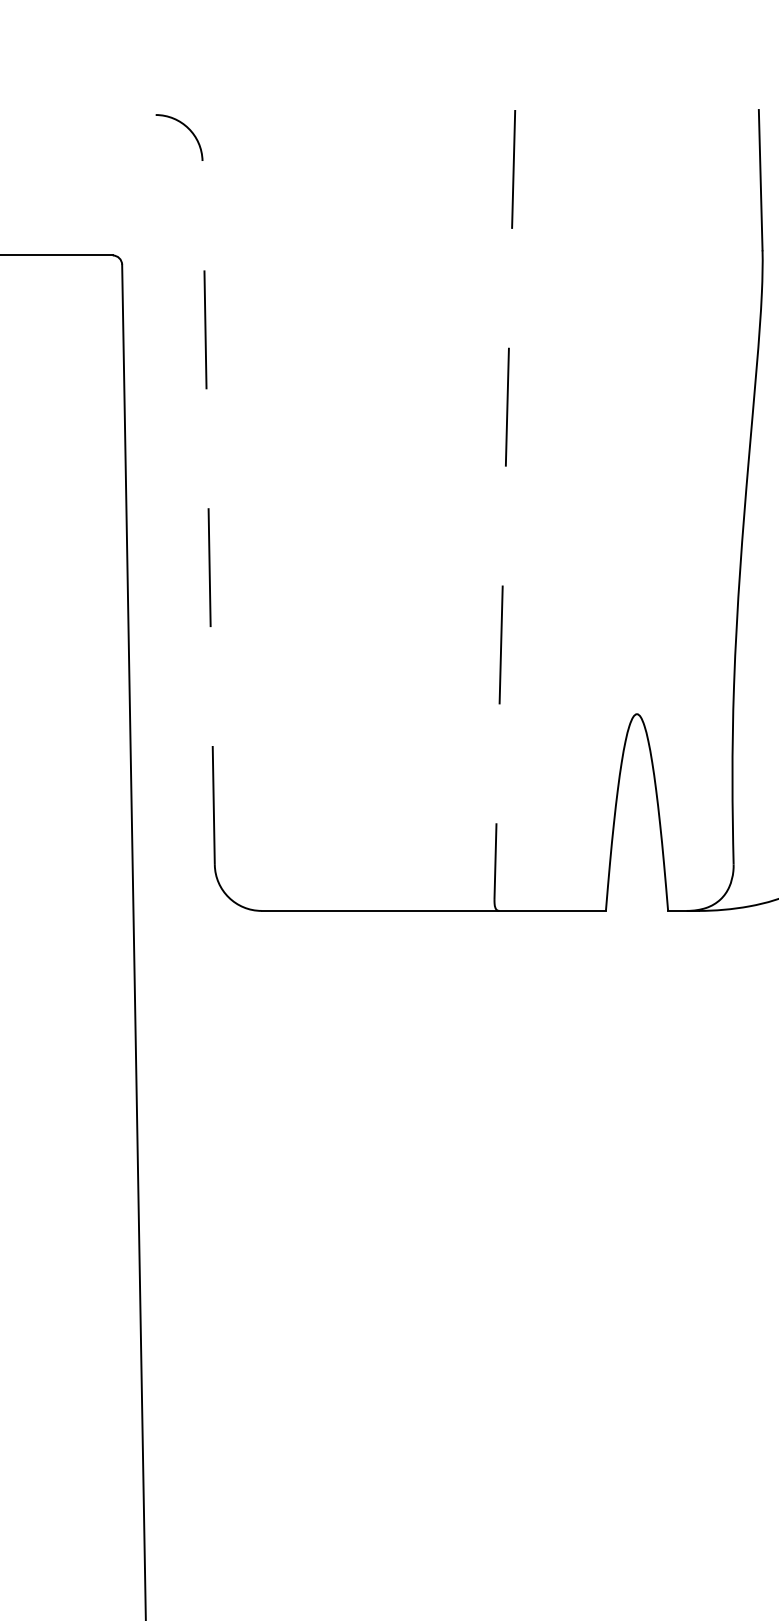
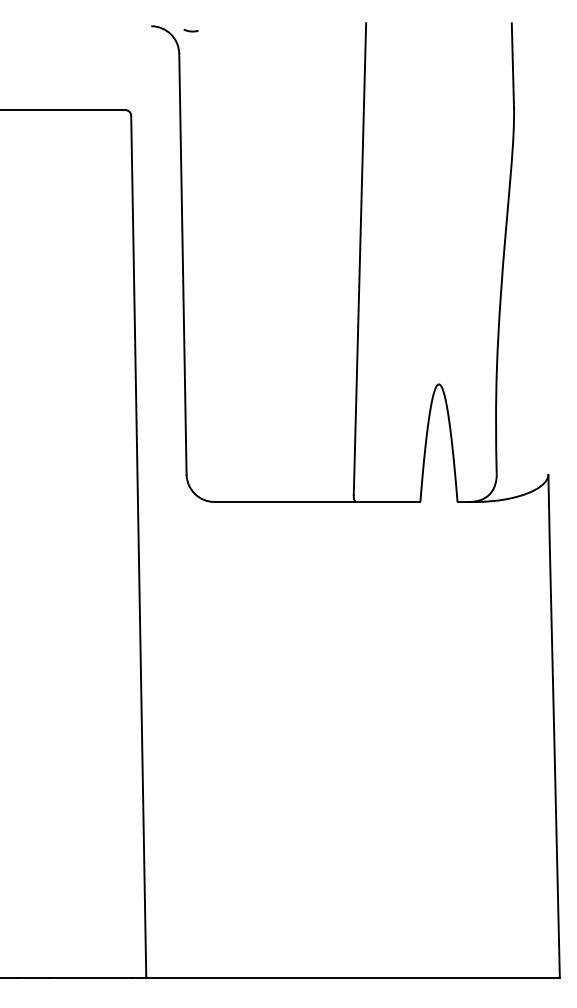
curve: (221, 122) -> (190, 30), added
line: (504, 505) -> (359, 259), dashed -> solid
line: (207, 511) -> (182, 263), dashed -> solid

